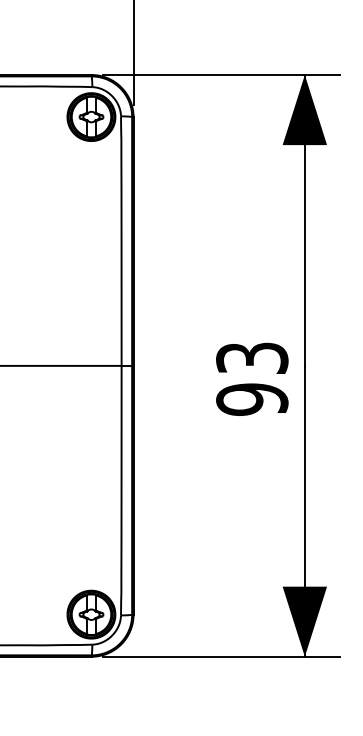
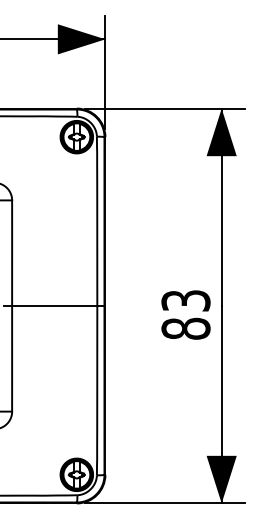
text: (251, 399) -> (185, 328), 93 -> 83

